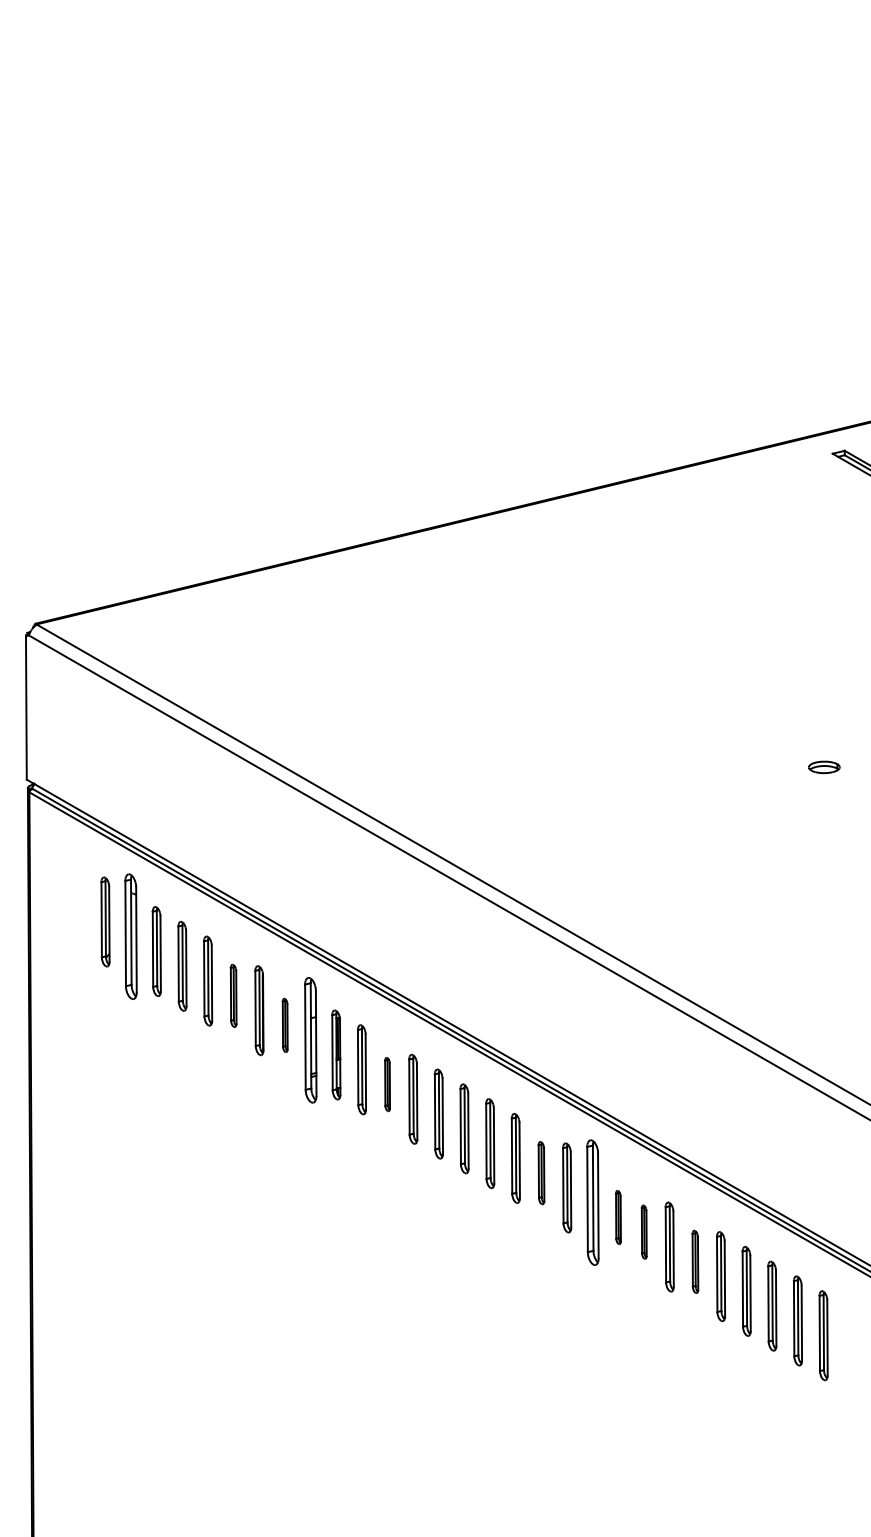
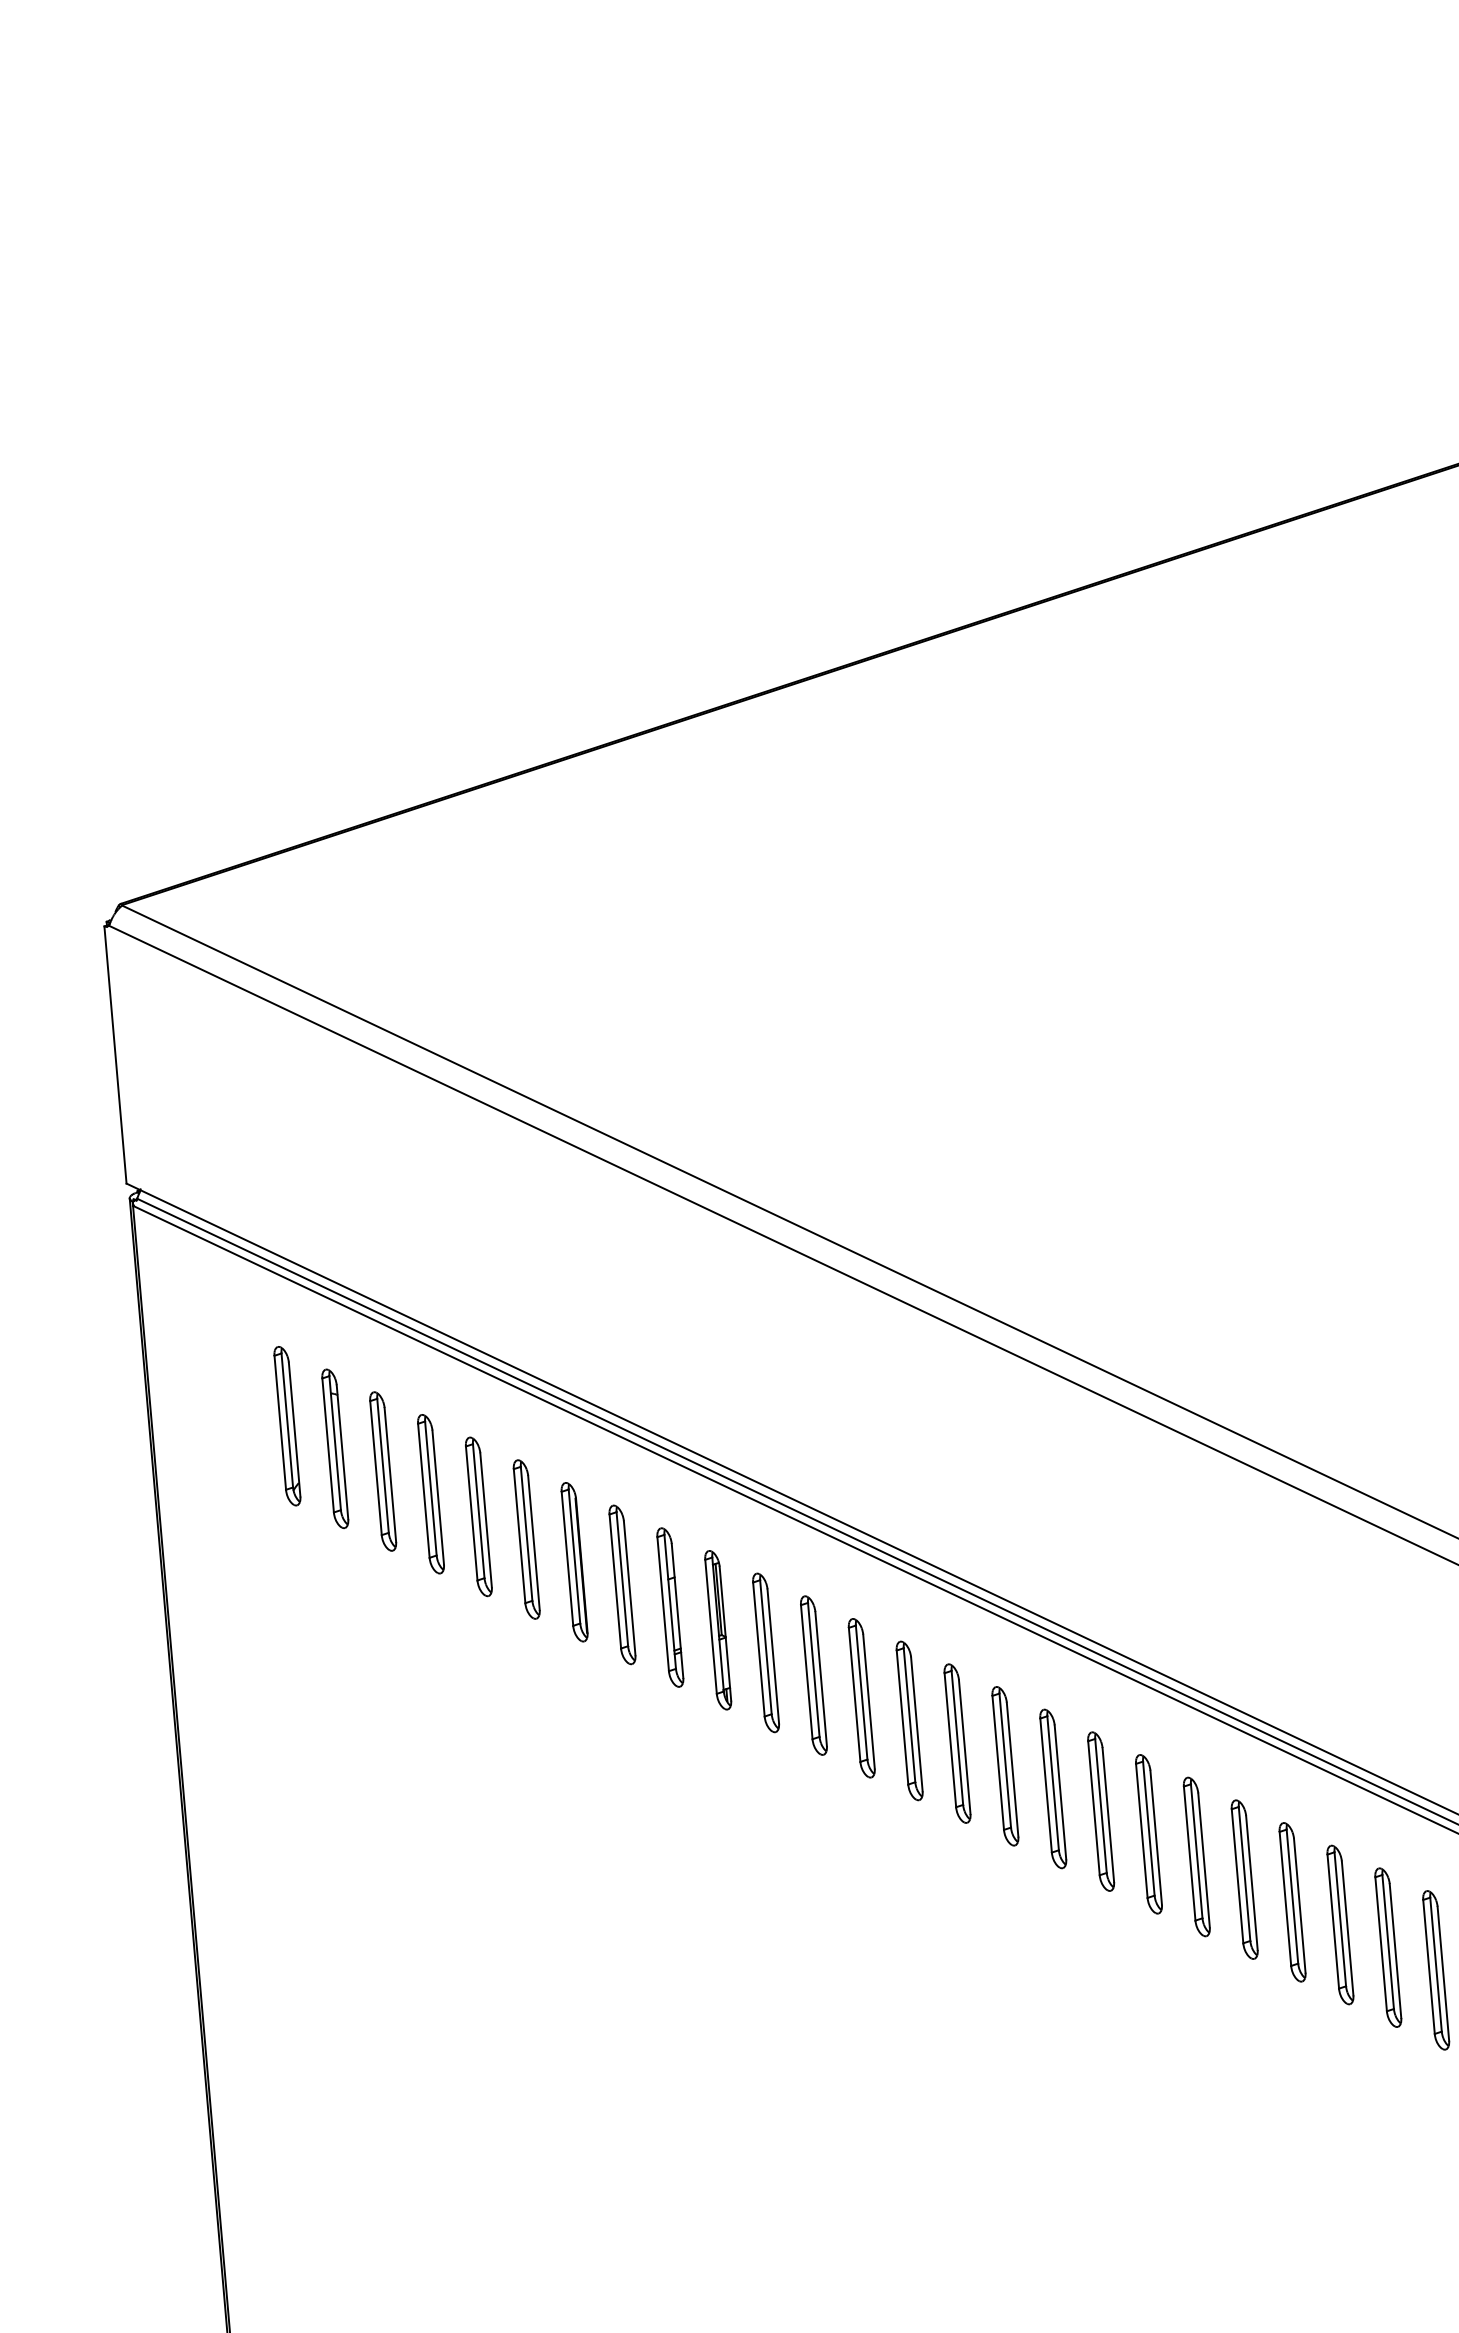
part: (131, 936) -> (335, 1448), size x0.71
part: (233, 995) -> (526, 1538), size x1.43
part: (285, 1025) -> (623, 1584), size x1.67
part: (310, 1039) -> (669, 1606), size x0.71
part: (387, 1084) -> (813, 1675), size x1.67
part: (541, 1172) -> (1100, 1810), size x1.43
part: (592, 1202) -> (1196, 1856), size x0.71
part: (618, 1217) -> (1244, 1879), size x1.67
part: (644, 1231) -> (1293, 1900), size x1.67
part: (695, 1261) -> (1388, 1947), size x1.43

